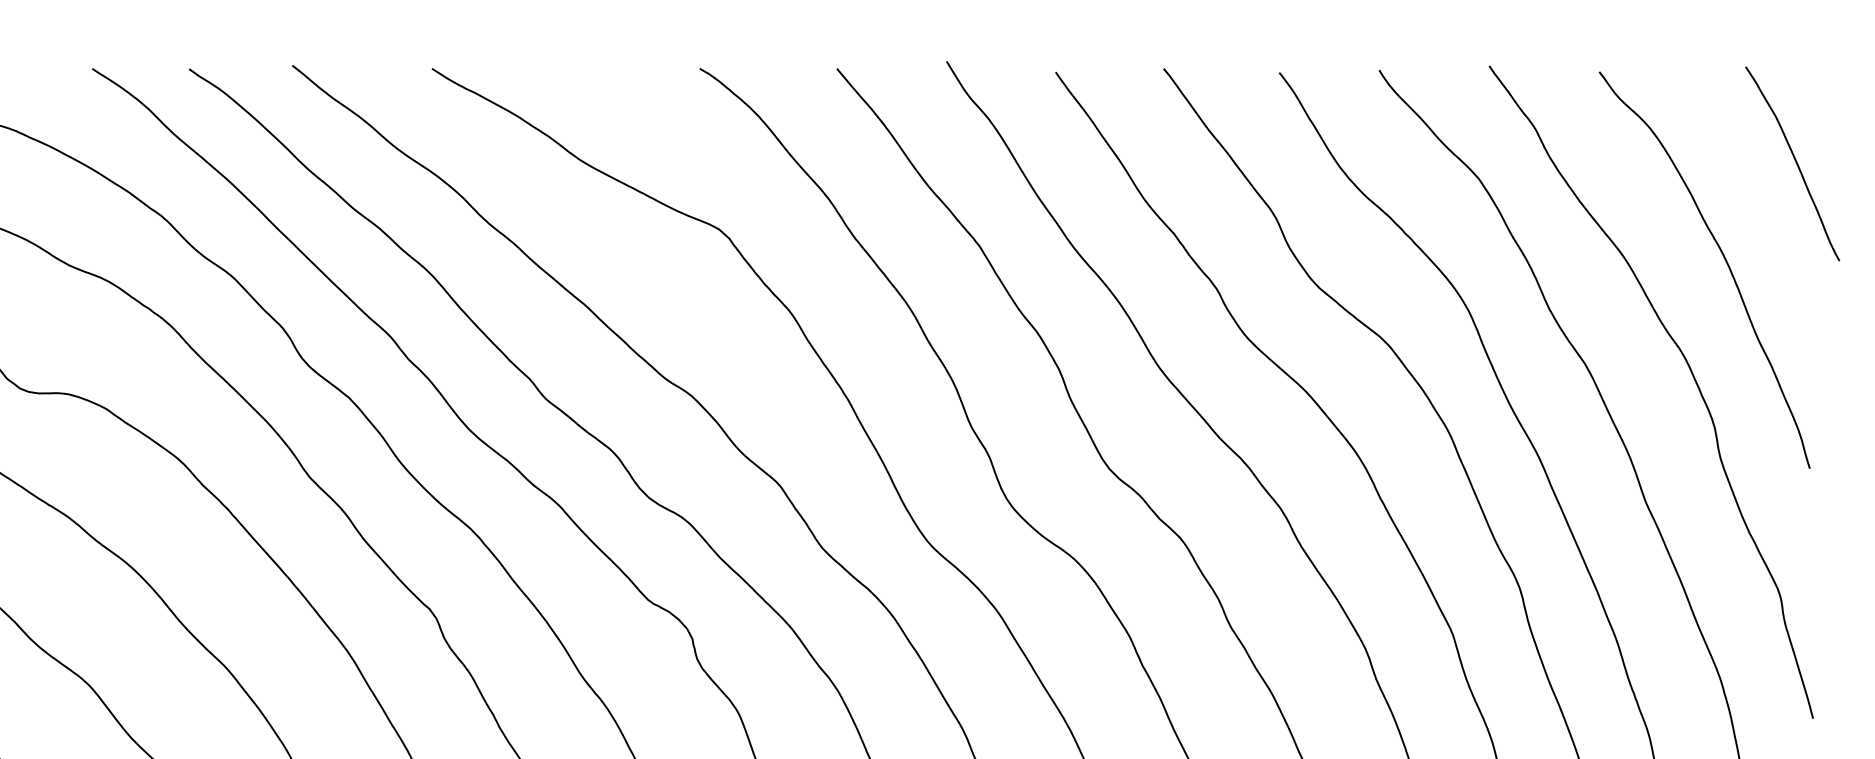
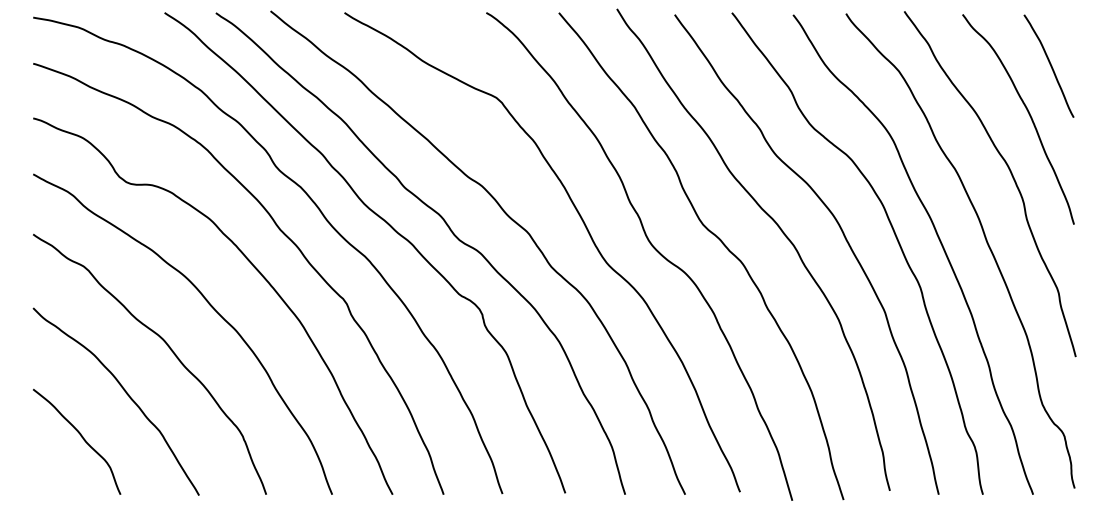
curve: (1793, 160) -> (1049, 64), moved

